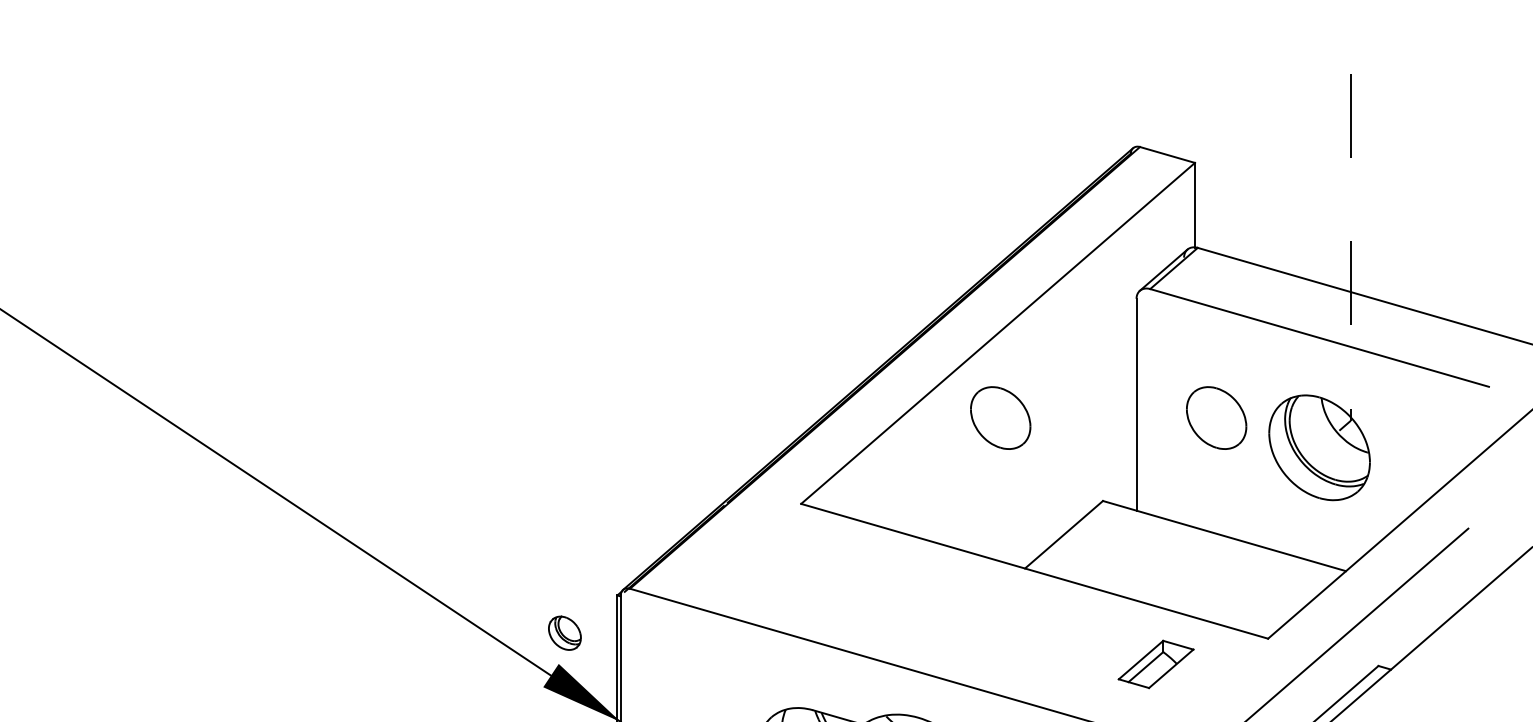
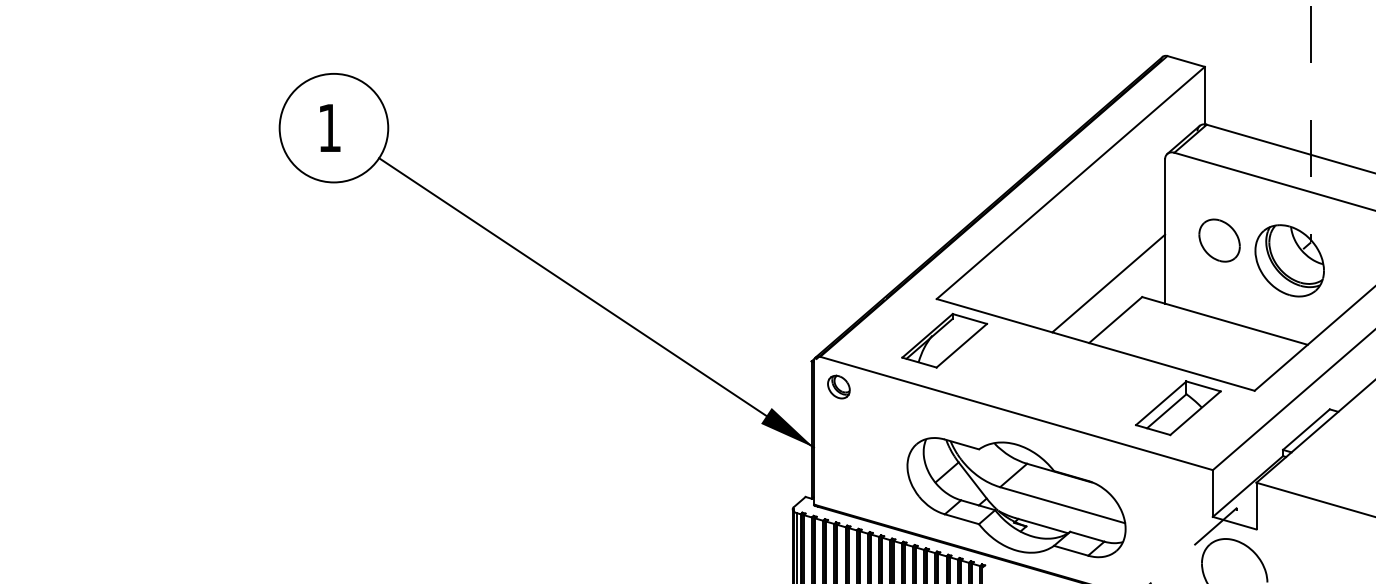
part: (1000, 417) -> (1072, 240), removed
line: (1053, 481) -> (1108, 283), added
part: (812, 564) -> (944, 340), added
part: (564, 632) -> (838, 386), moved
part: (1156, 664) -> (1178, 408), size x1.67

